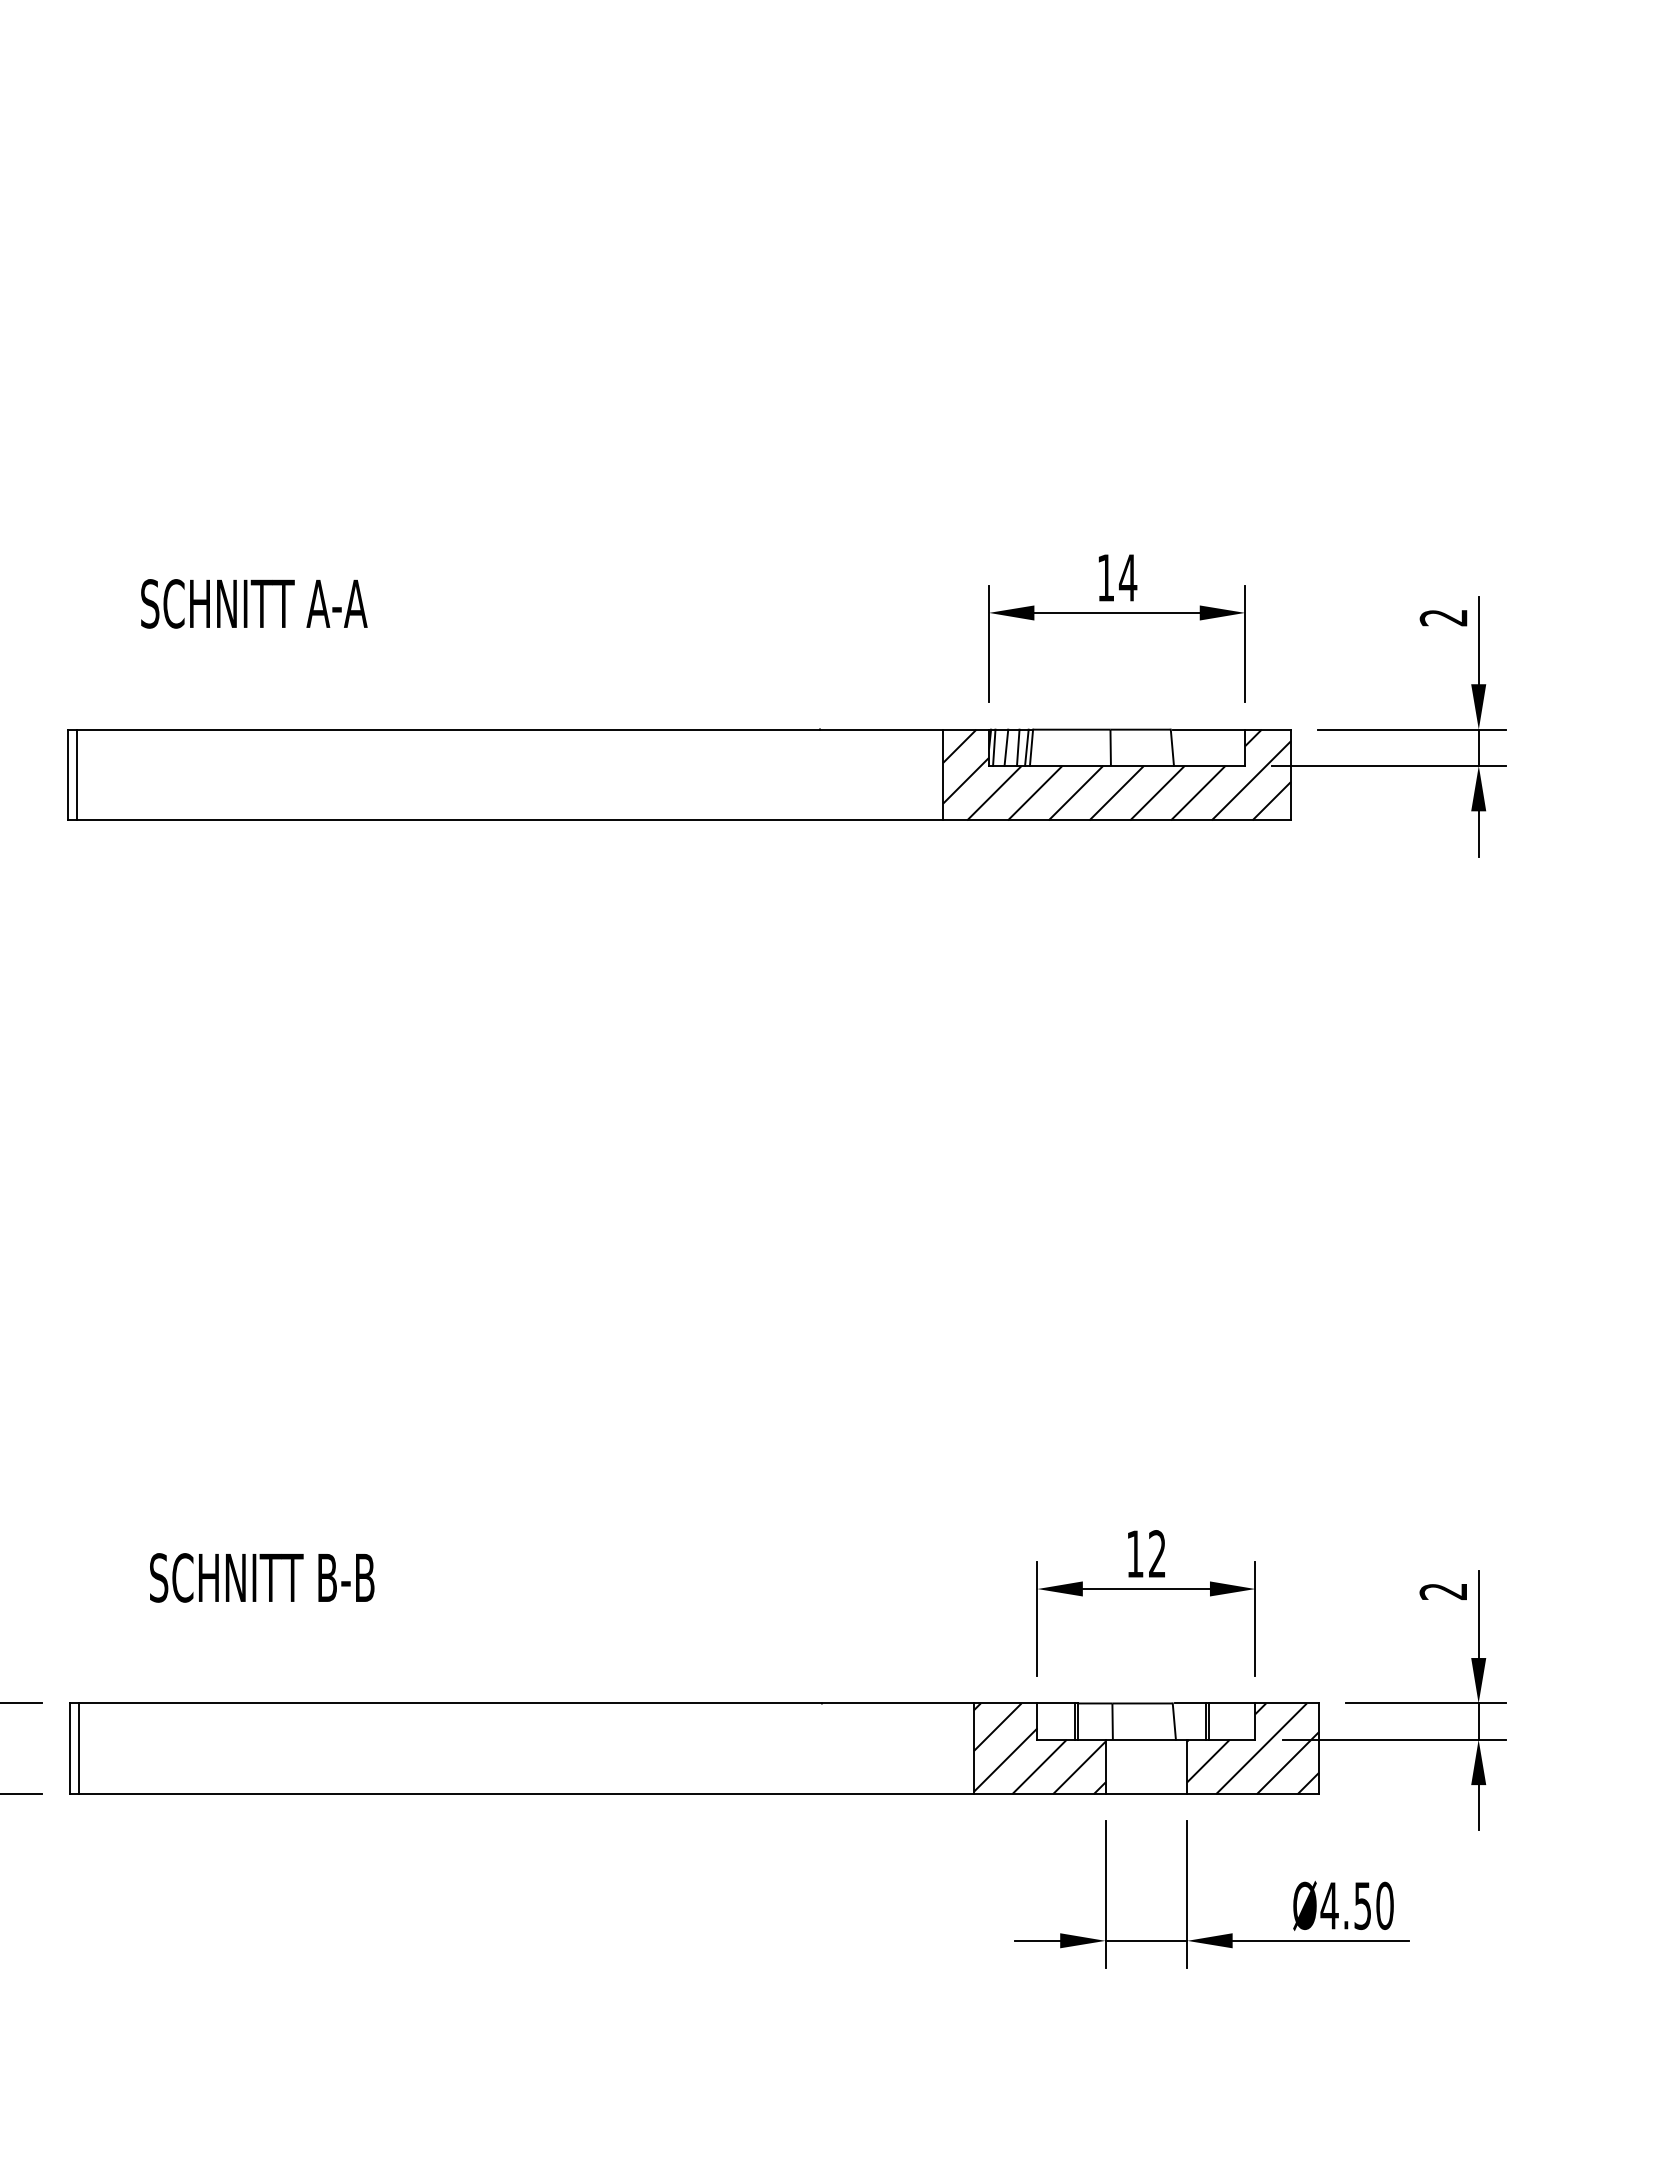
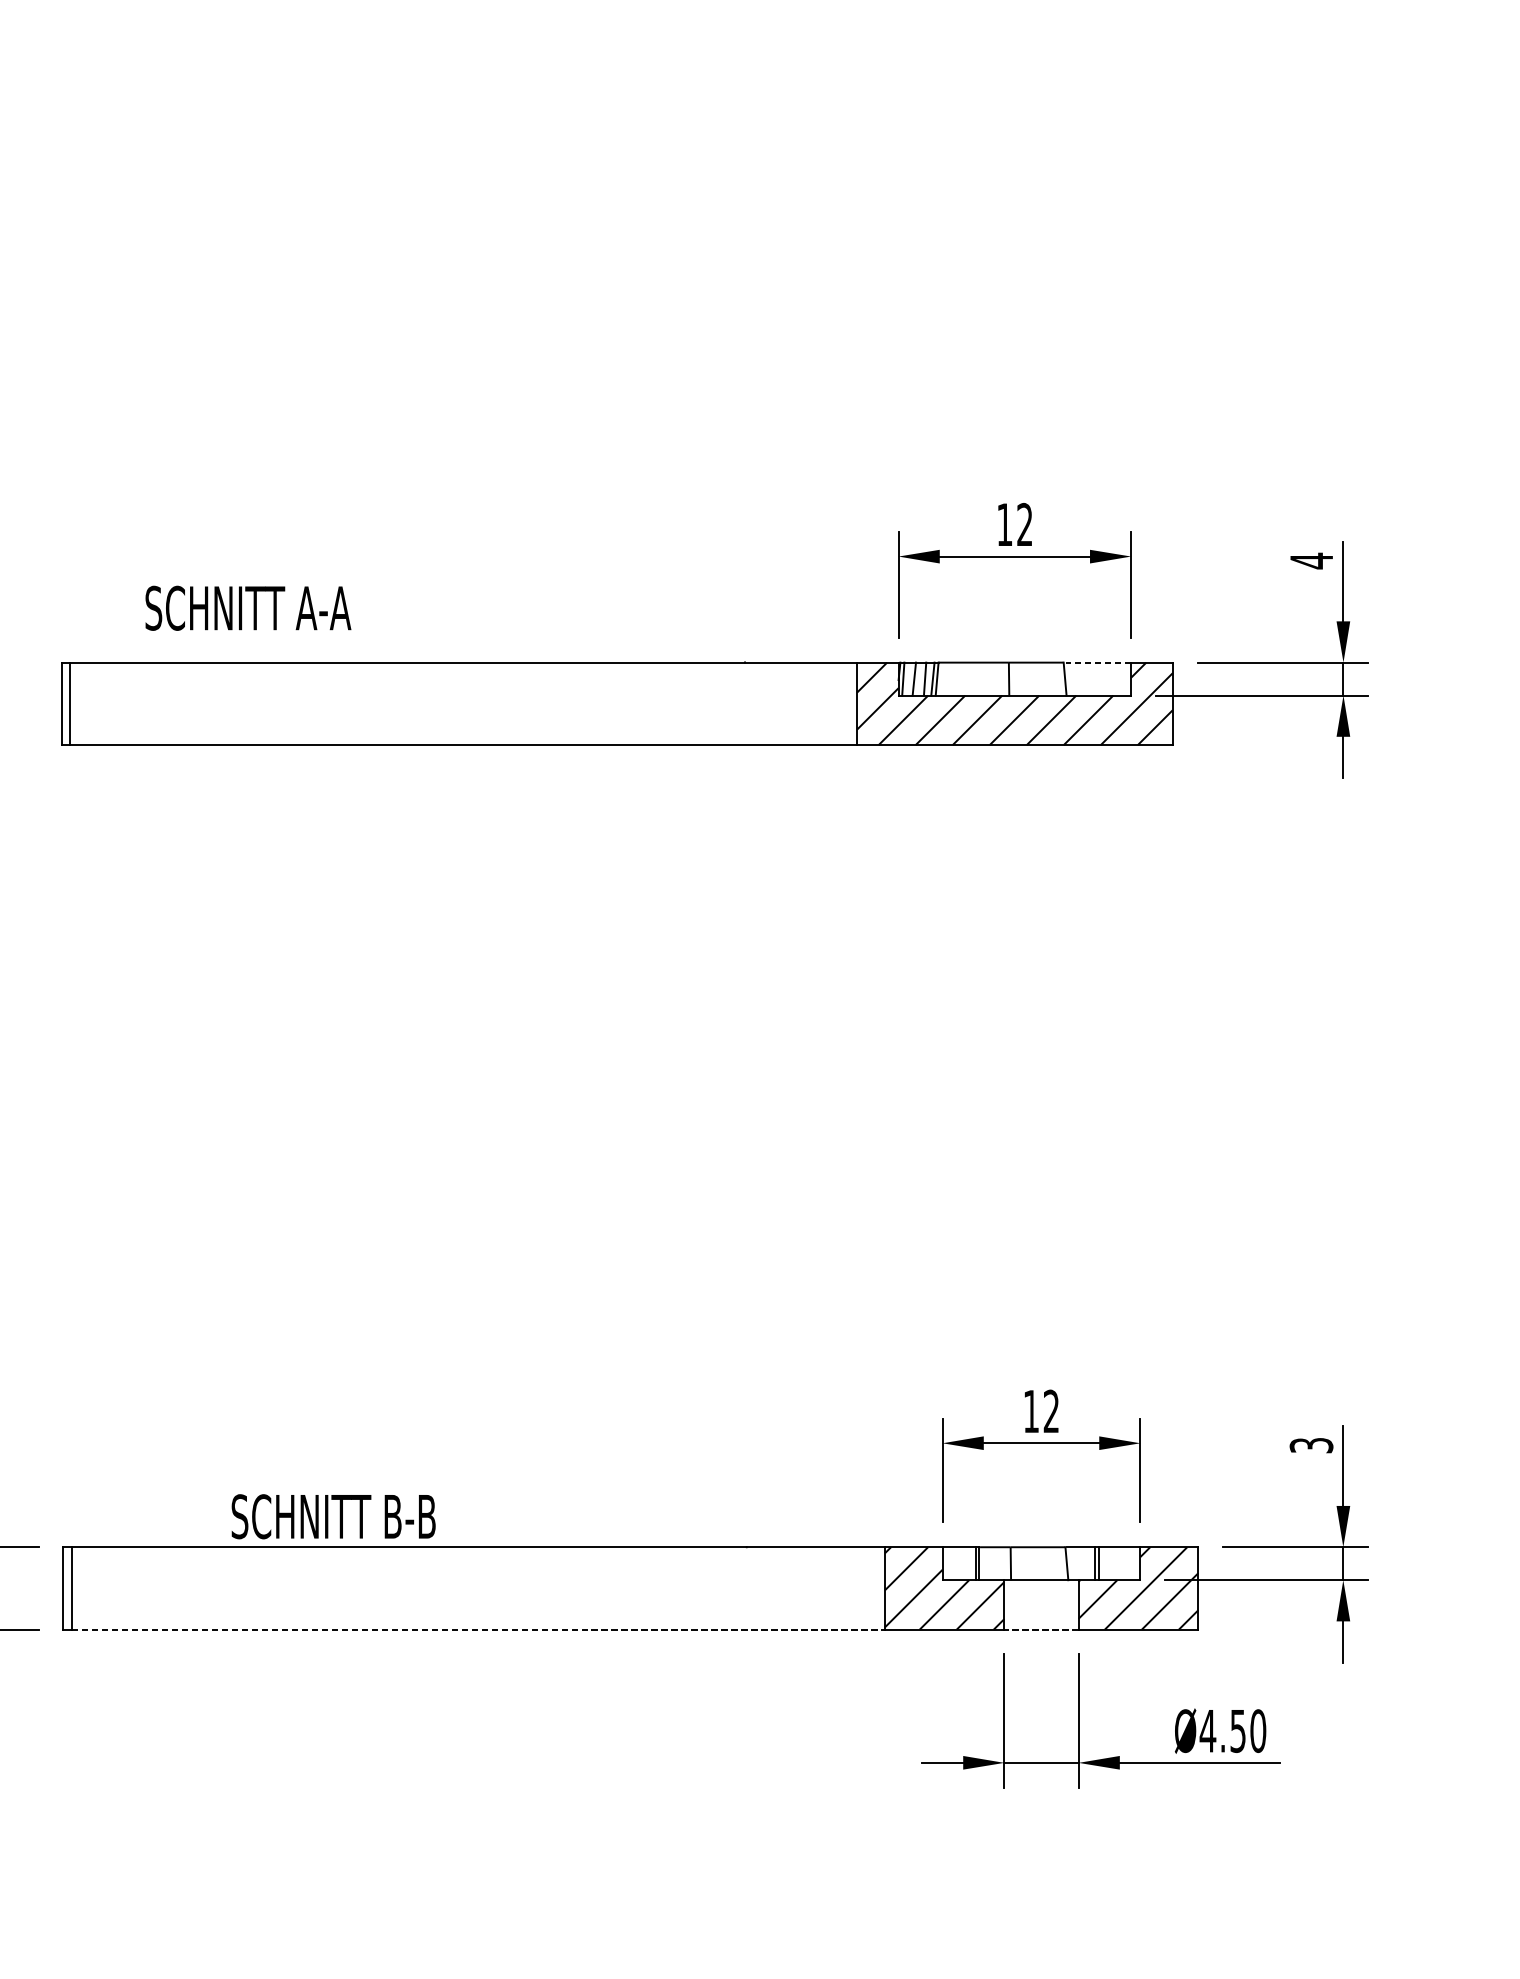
text: (1127, 577) -> (1024, 524), 14 -> 12
text: (254, 603) -> (248, 607), moved
text: (1443, 617) -> (1311, 560), 2 -> 4
line: (1208, 729) -> (1097, 662), solid -> dashed
text: (262, 1577) -> (333, 1516), moved
text: (1443, 1591) -> (1311, 1445), 2 -> 3
line: (526, 1794) -> (478, 1629), solid -> dashed
line: (1146, 1794) -> (1041, 1629), solid -> dashed

